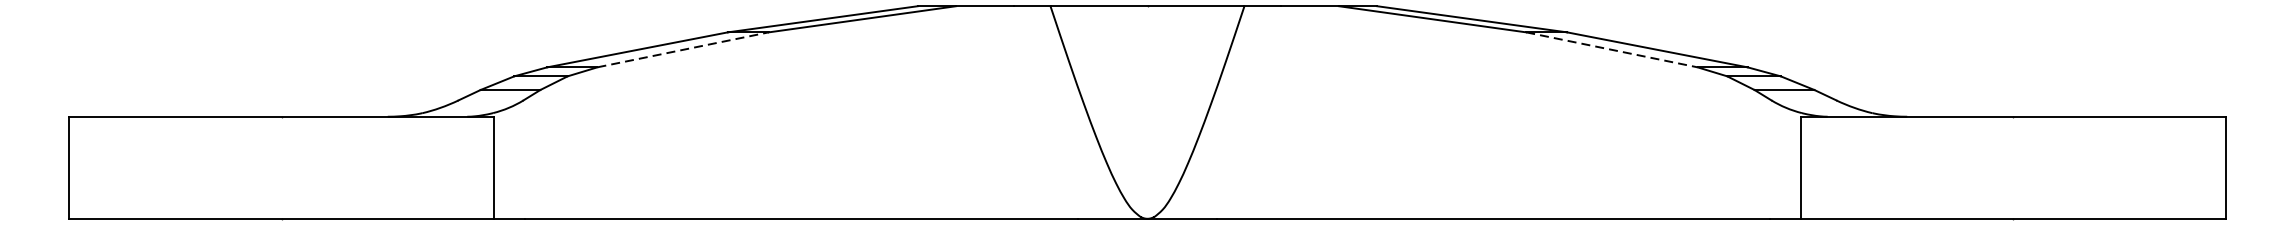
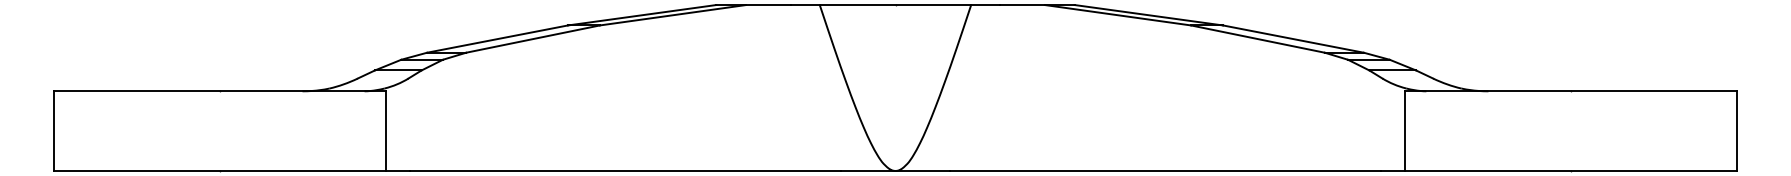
line: (683, 50) -> (533, 39), dashed -> solid
line: (1612, 50) -> (1258, 39), dashed -> solid

